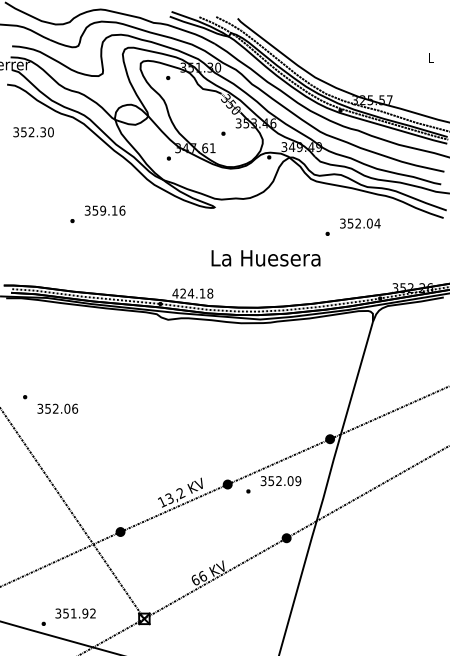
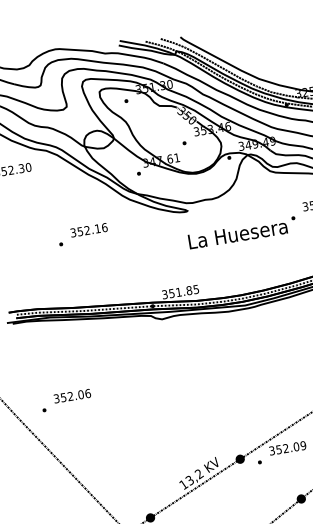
text: (103, 210) -> (87, 230), 359.16 -> 352.16
text: (265, 258) -> (237, 234), moved
text: (192, 293) -> (180, 292), 424.18 -> 351.85
text: (57, 408) -> (72, 395), moved

